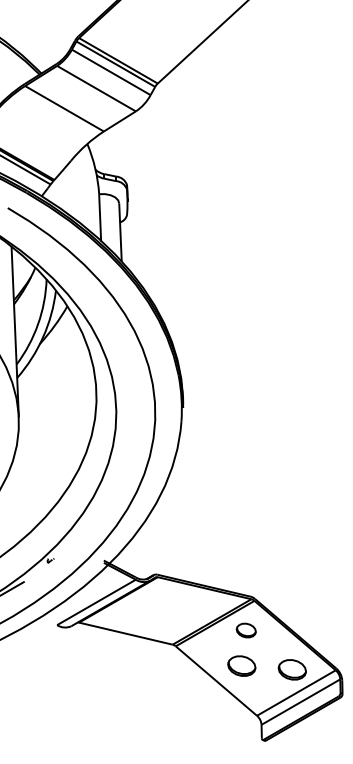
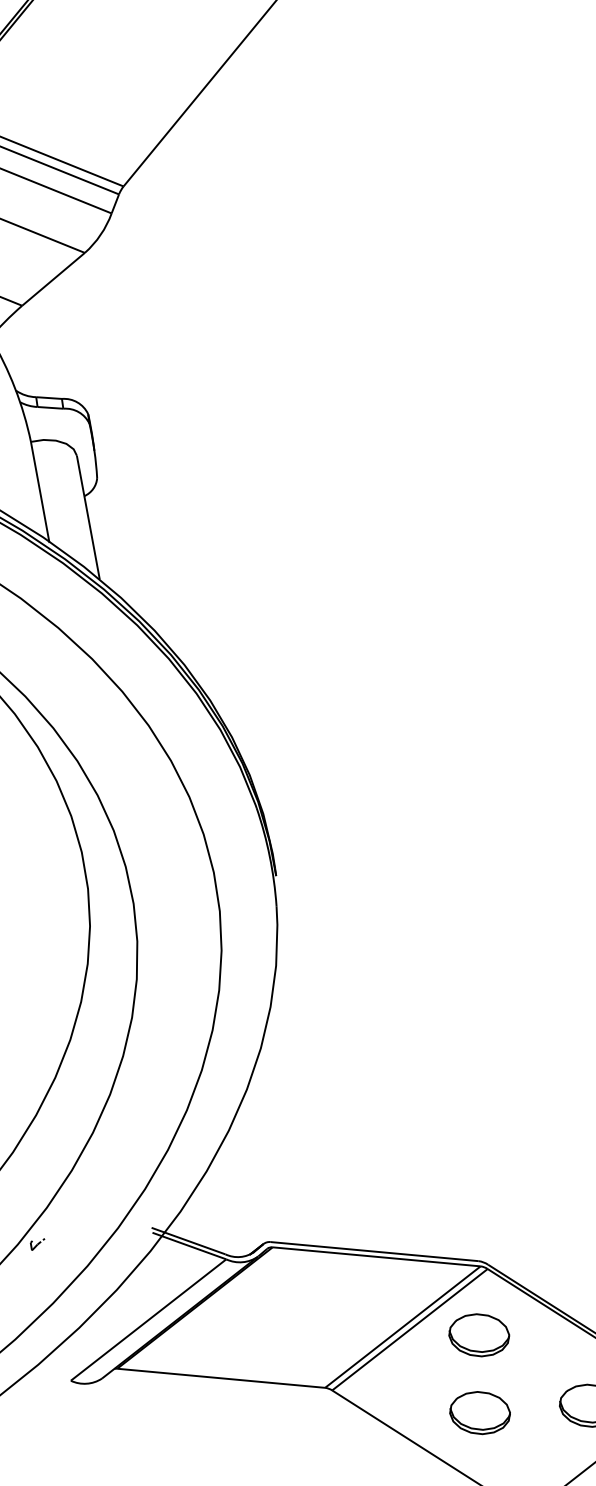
part: (245, 630) -> (477, 1335), size x1.43

